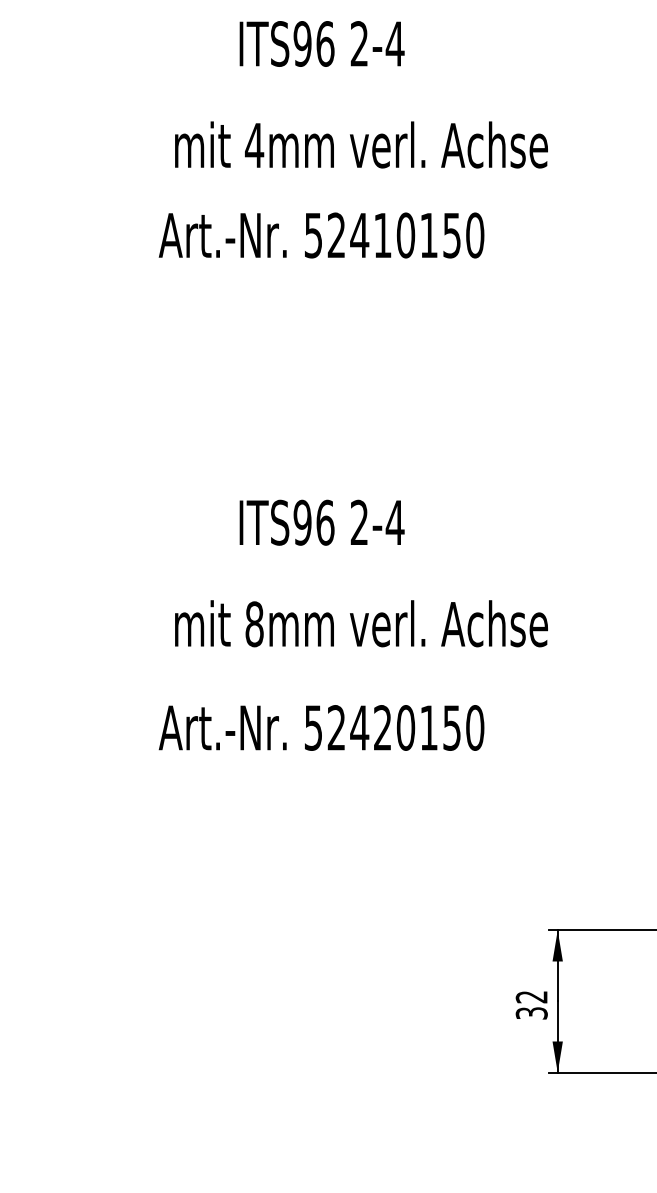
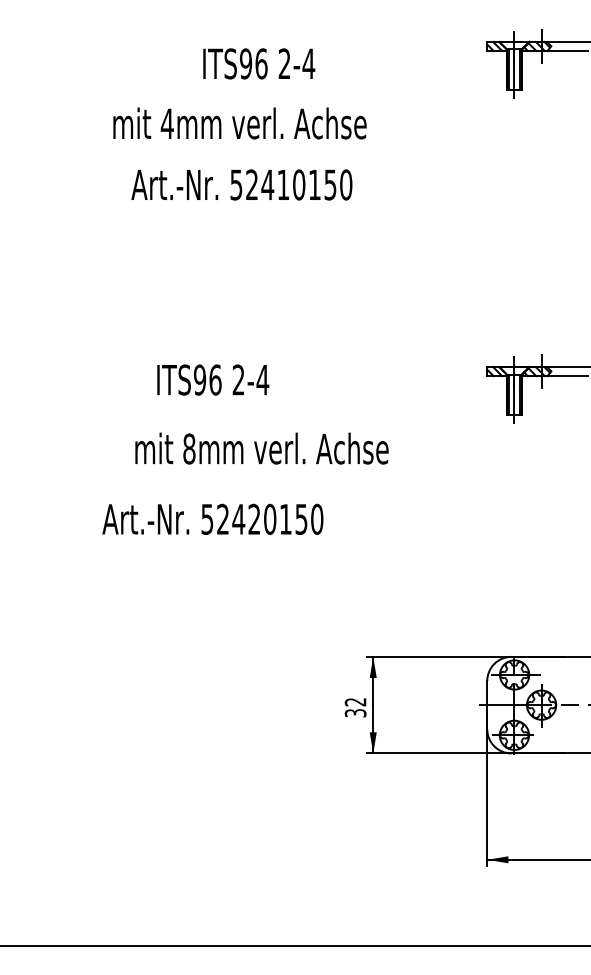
text: (322, 43) -> (259, 63), moved
text: (321, 234) -> (241, 184), moved
text: (360, 623) -> (261, 448), moved

